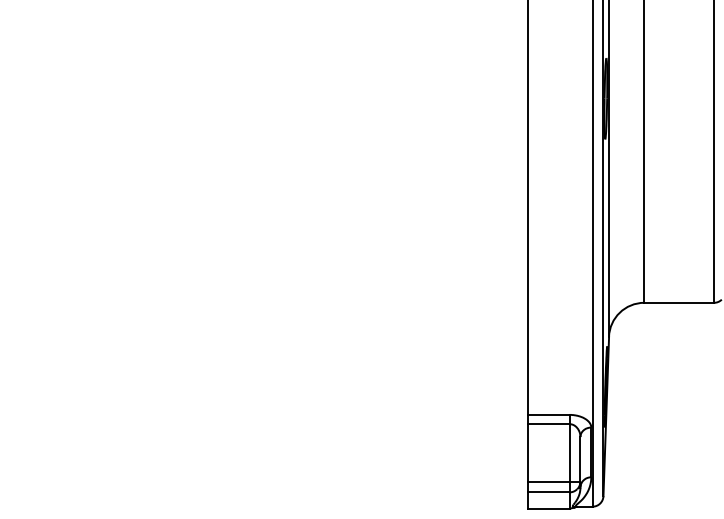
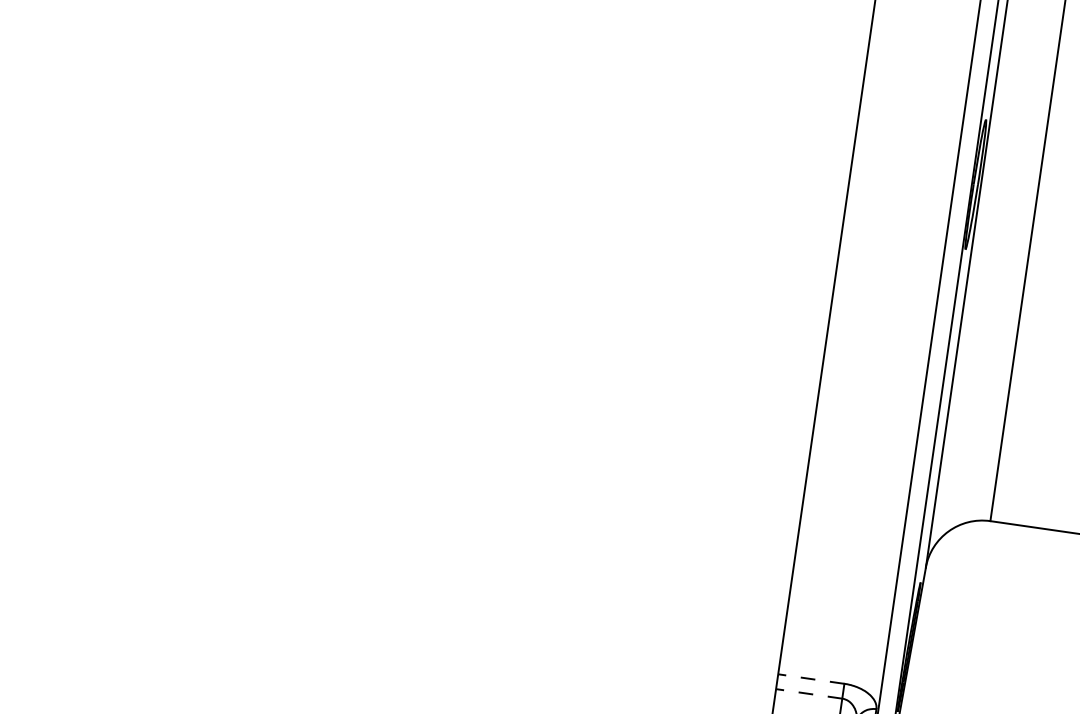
line: (548, 414) -> (810, 678), solid -> dashed
line: (548, 424) -> (808, 694), solid -> dashed

